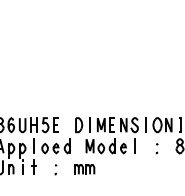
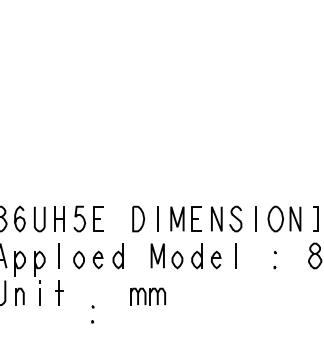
part: (55, 169) -> (92, 314), moved

